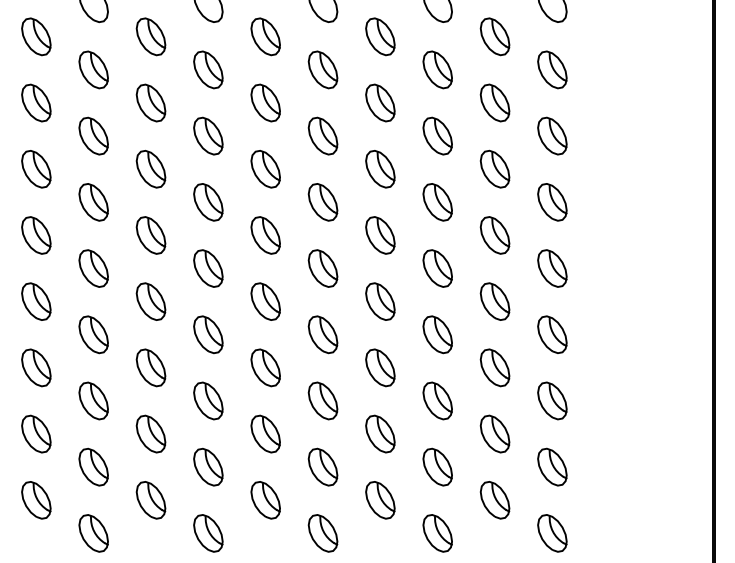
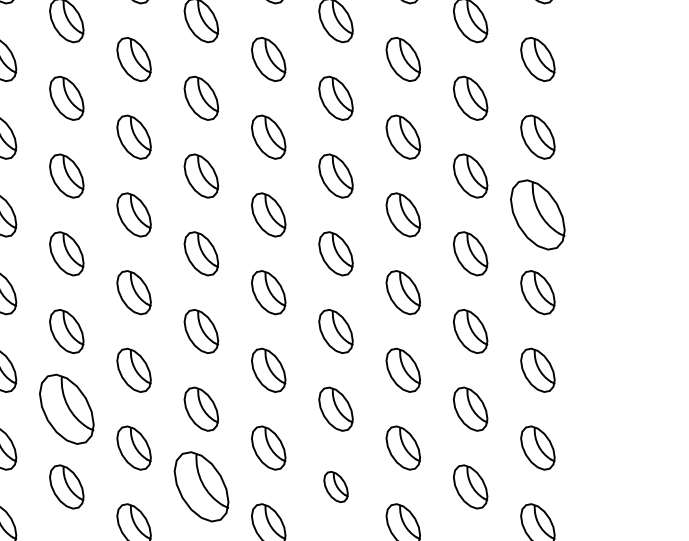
part: (552, 268) -> (538, 214), size x1.6
part: (150, 433) -> (66, 408), size x1.6
part: (265, 500) -> (201, 487), size x1.6
part: (380, 500) -> (336, 487), size x0.7

